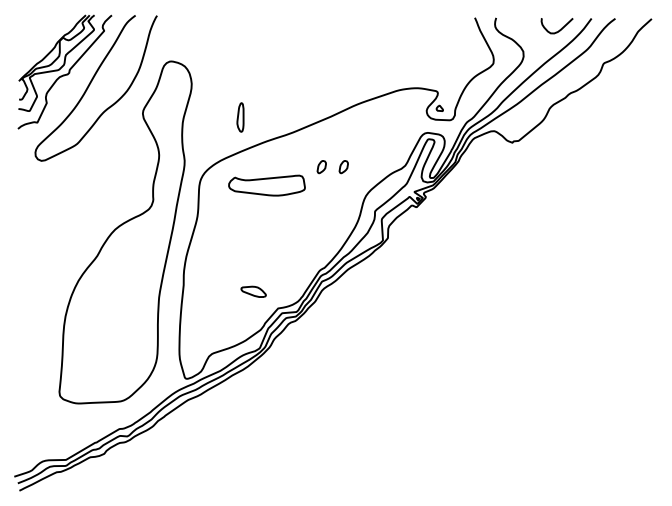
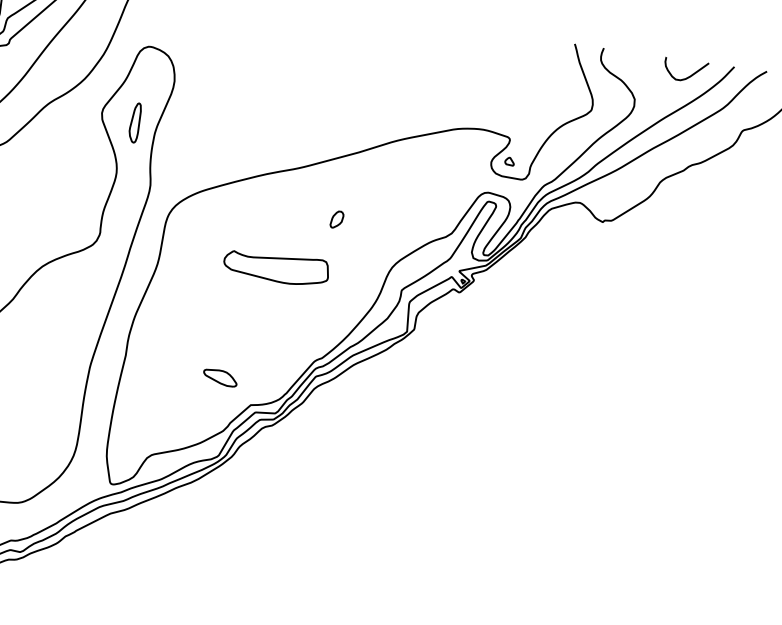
part: (240, 117) -> (135, 122), moved
part: (343, 167) -> (366, 224), removed
part: (266, 185) -> (275, 267), moved

